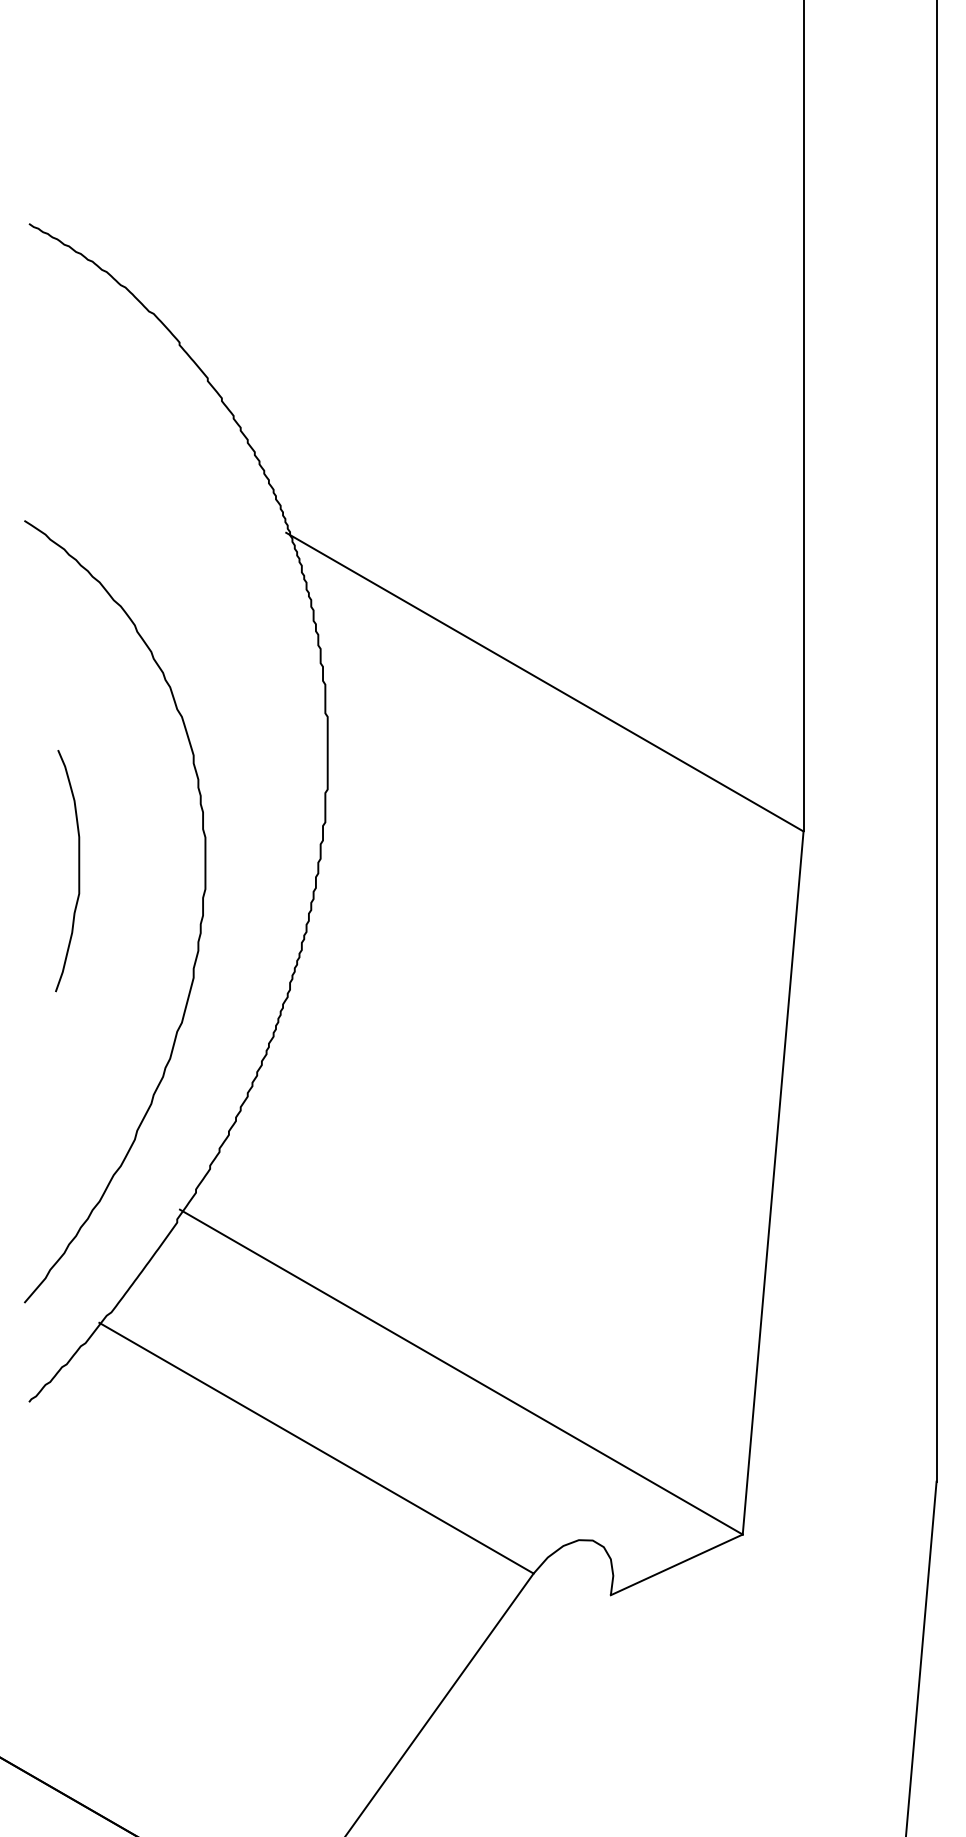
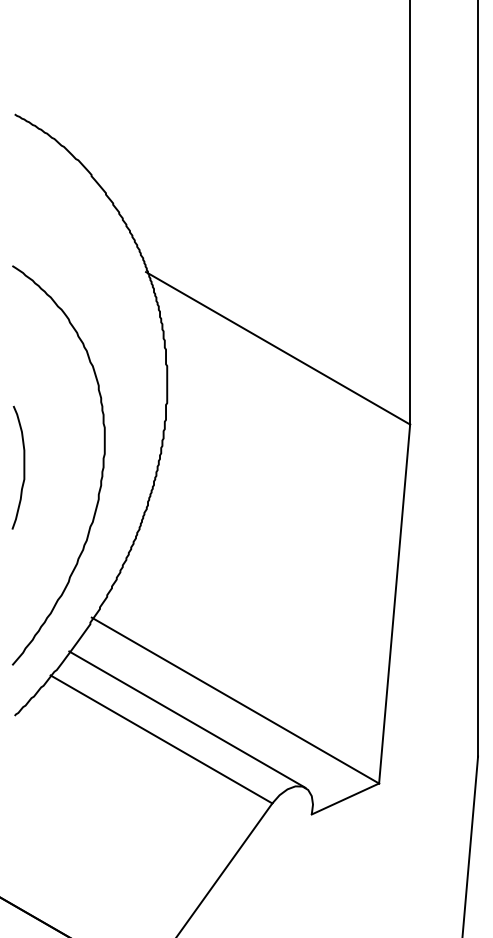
curve: (77, 870) -> (23, 467), moved
line: (367, 1409) -> (187, 719), added

